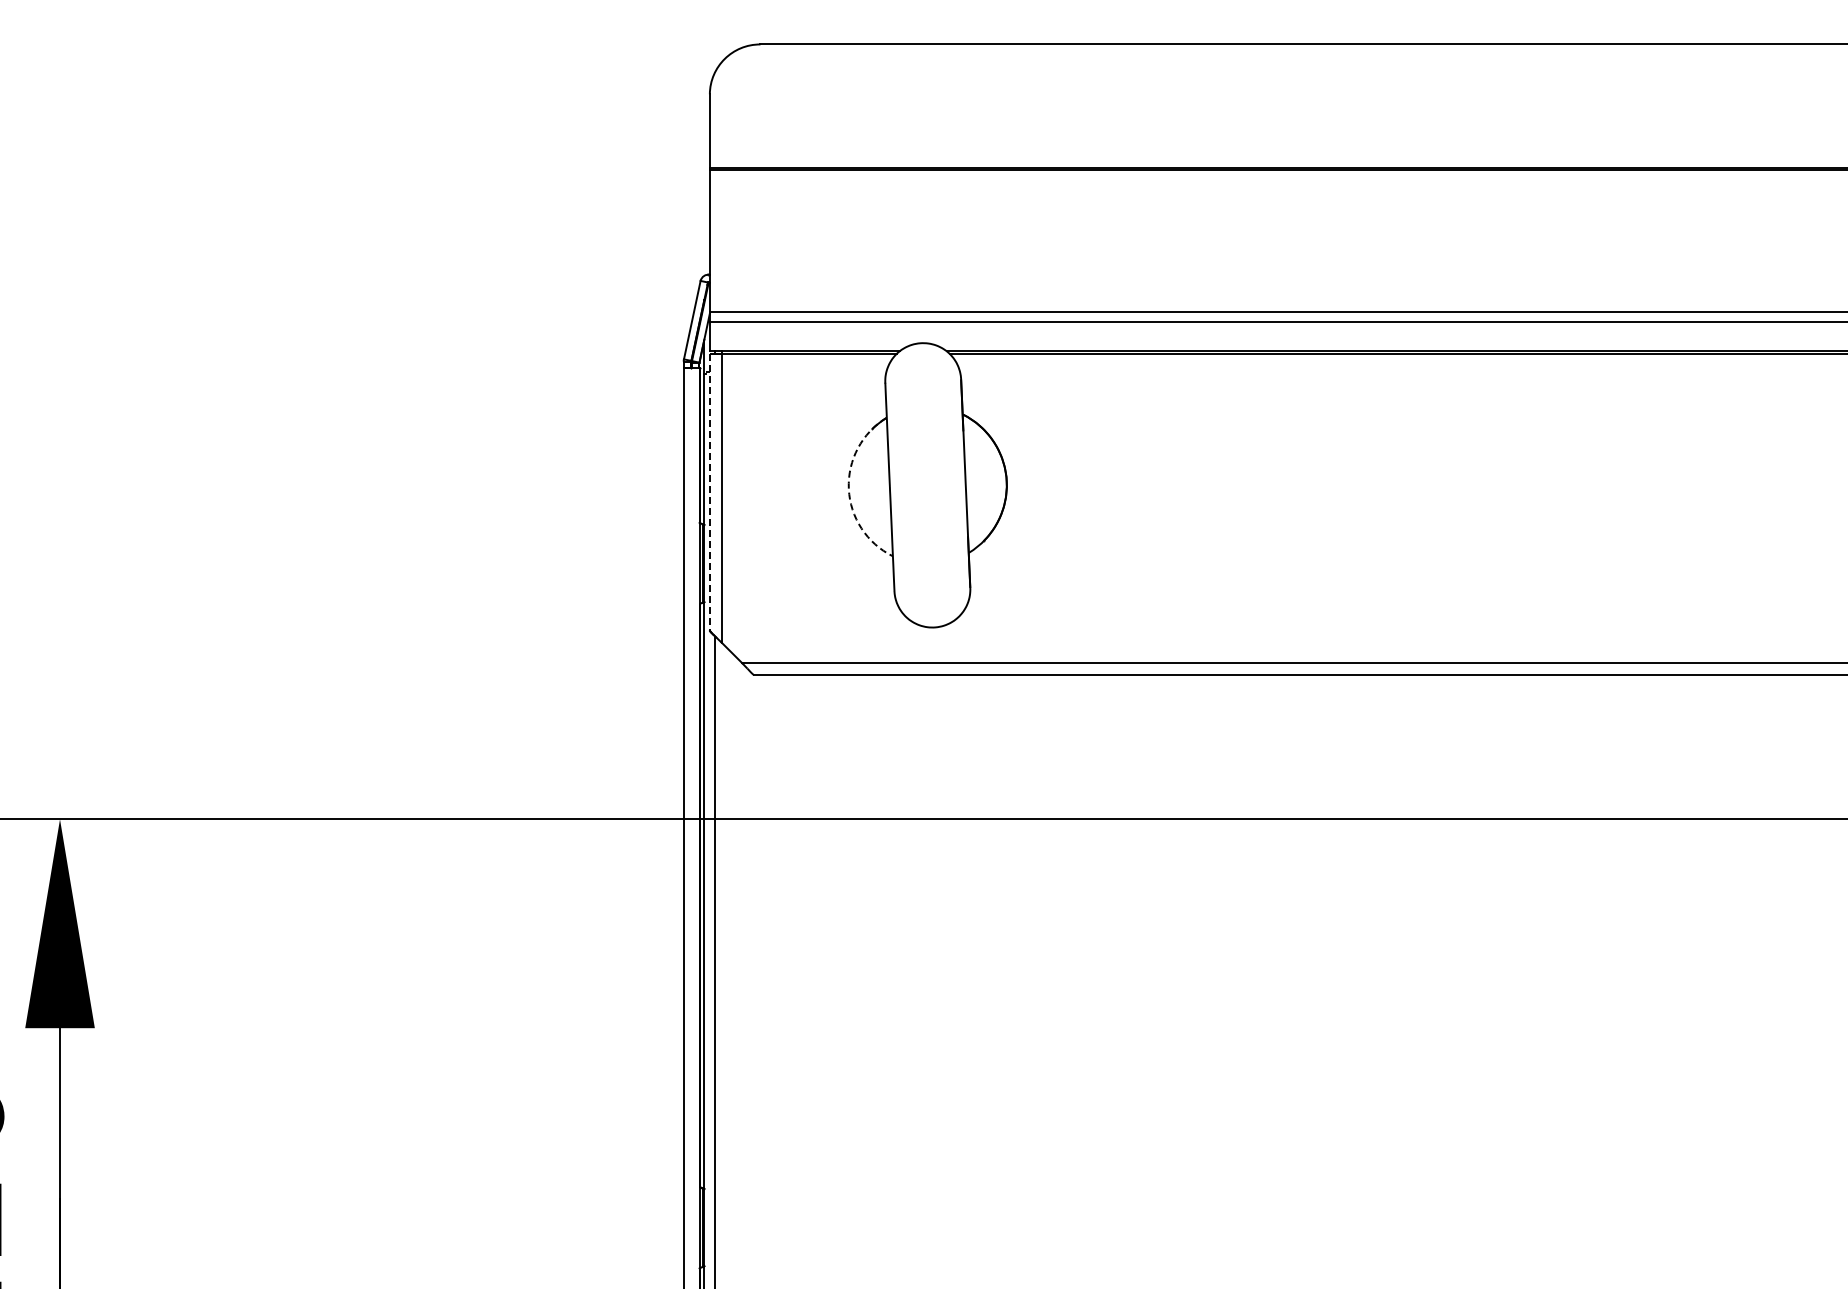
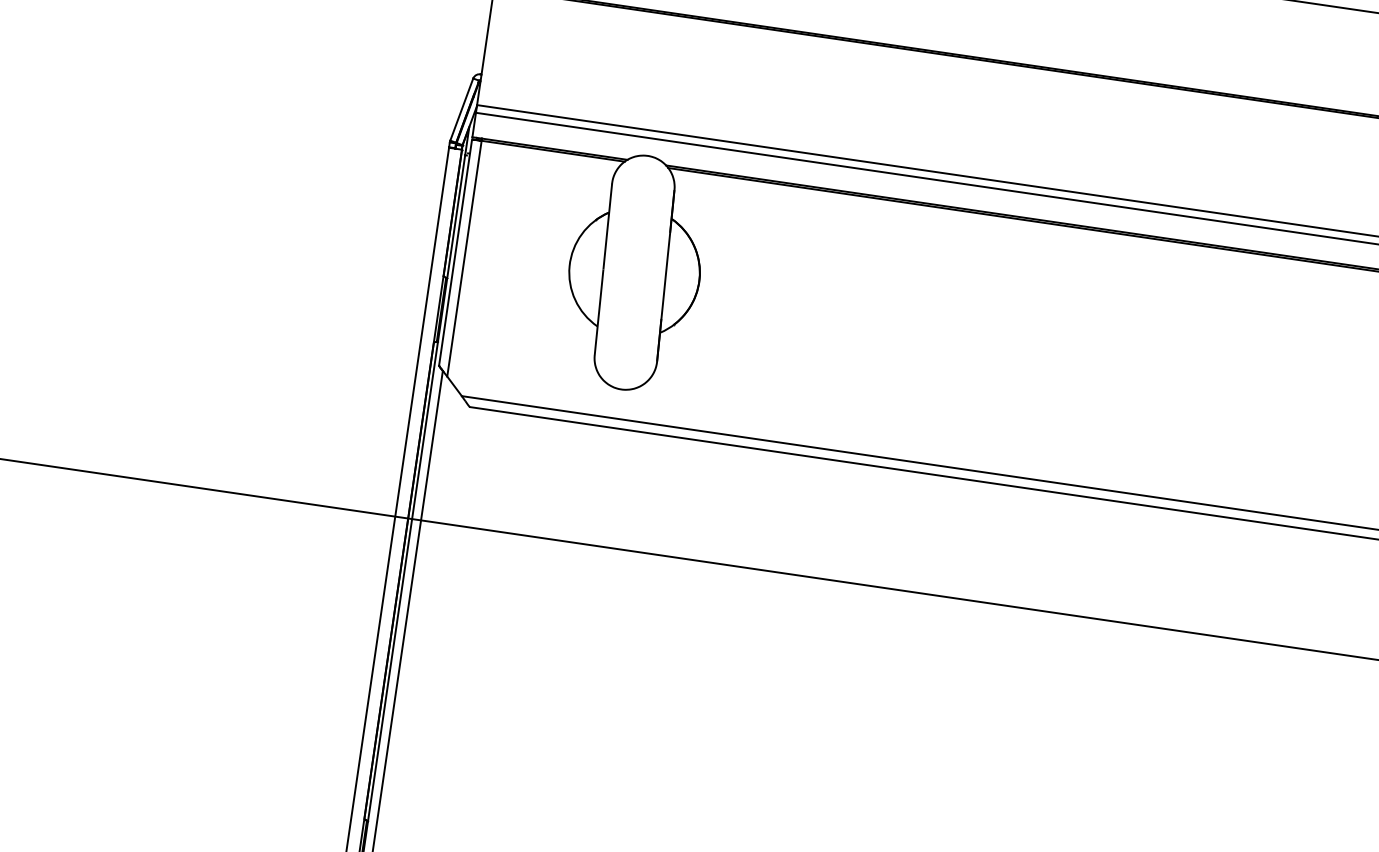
arc: (848, 488) -> (569, 265), dashed -> solid
line: (709, 493) -> (455, 253), dashed -> solid

